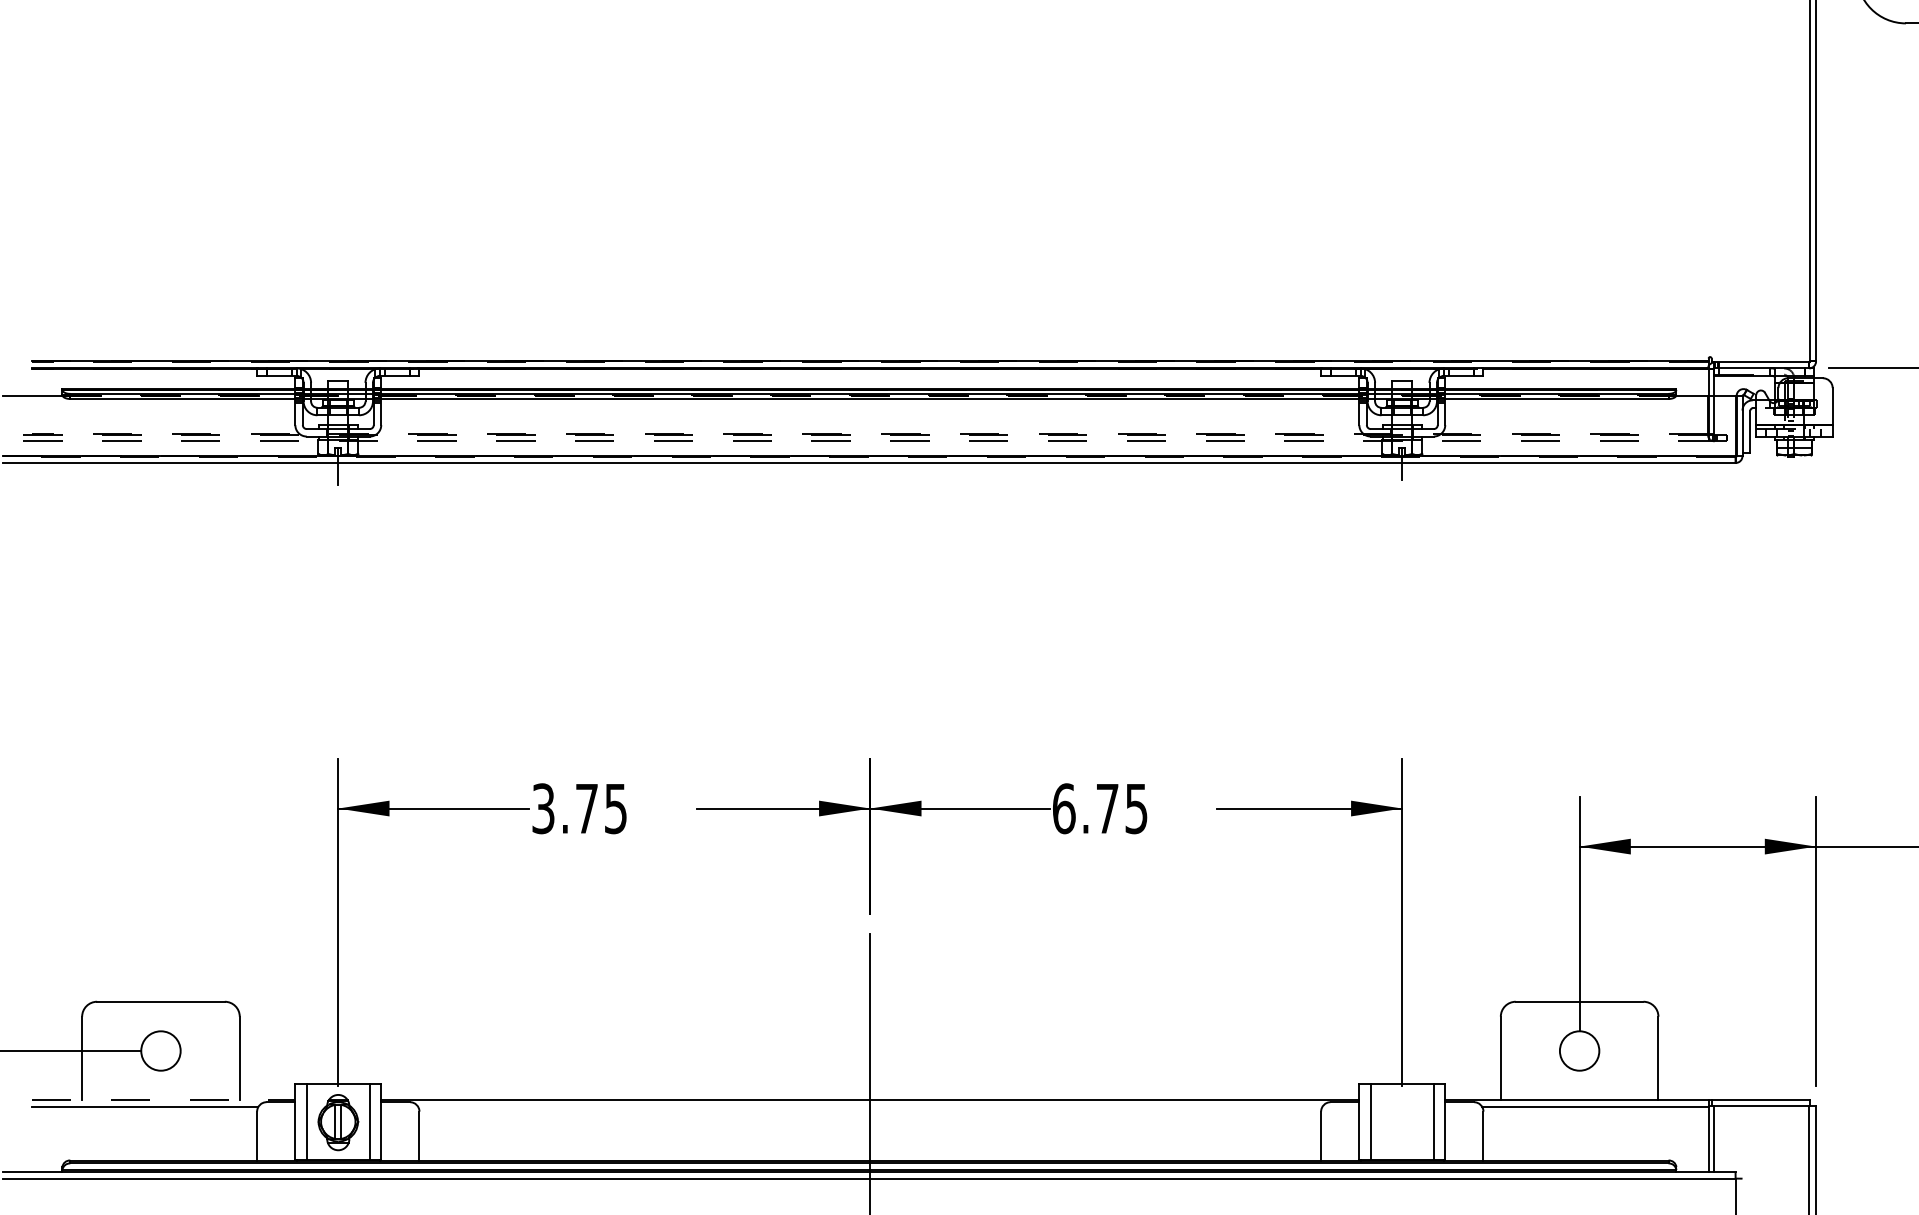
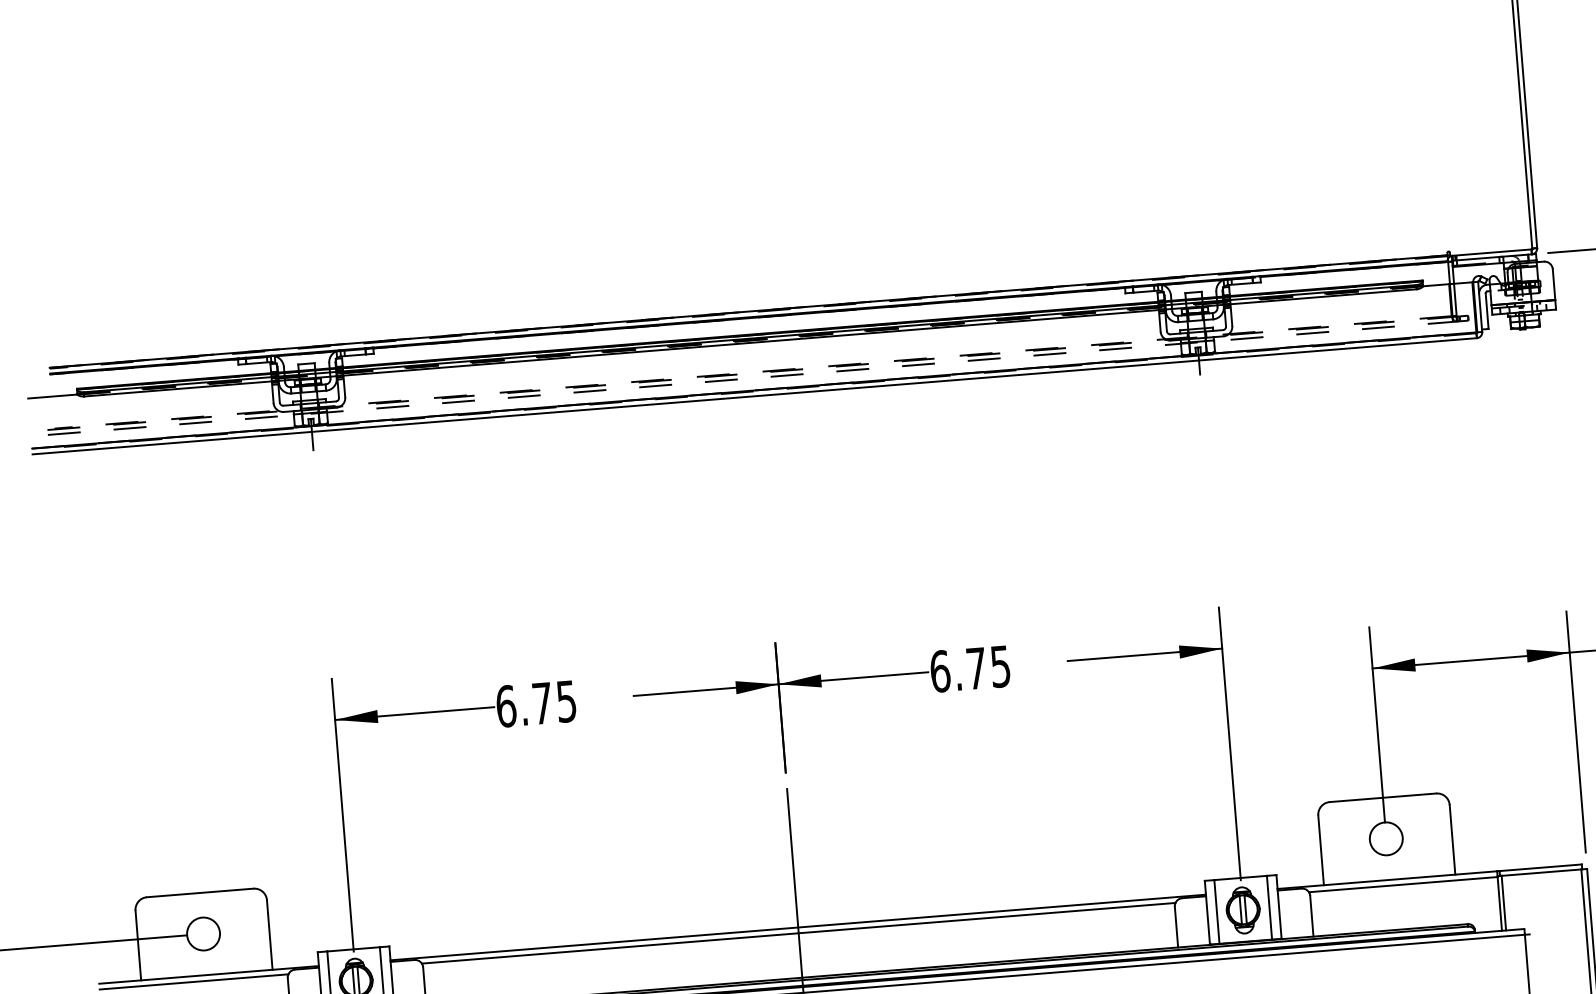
text: (543, 808) -> (506, 706), 3.75 -> 6.75
line: (163, 1100) -> (208, 975), dashed -> solid
line: (870, 1107) -> (798, 933), added
part: (1402, 1122) -> (1243, 910), added

